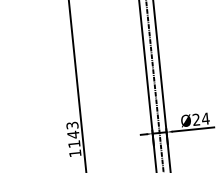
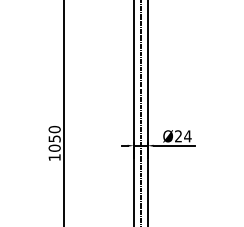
text: (73, 134) -> (54, 138), 1143 -> 1050

